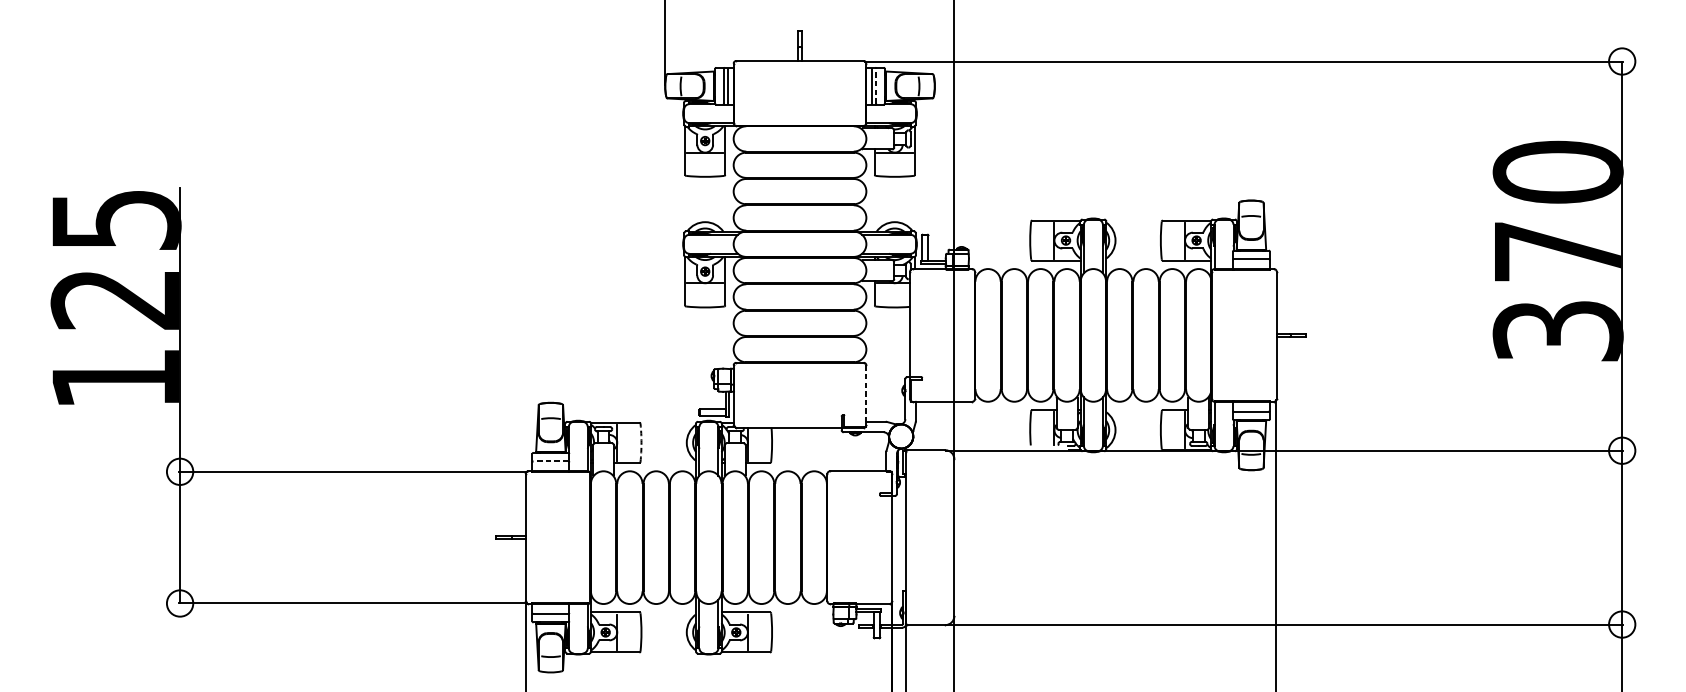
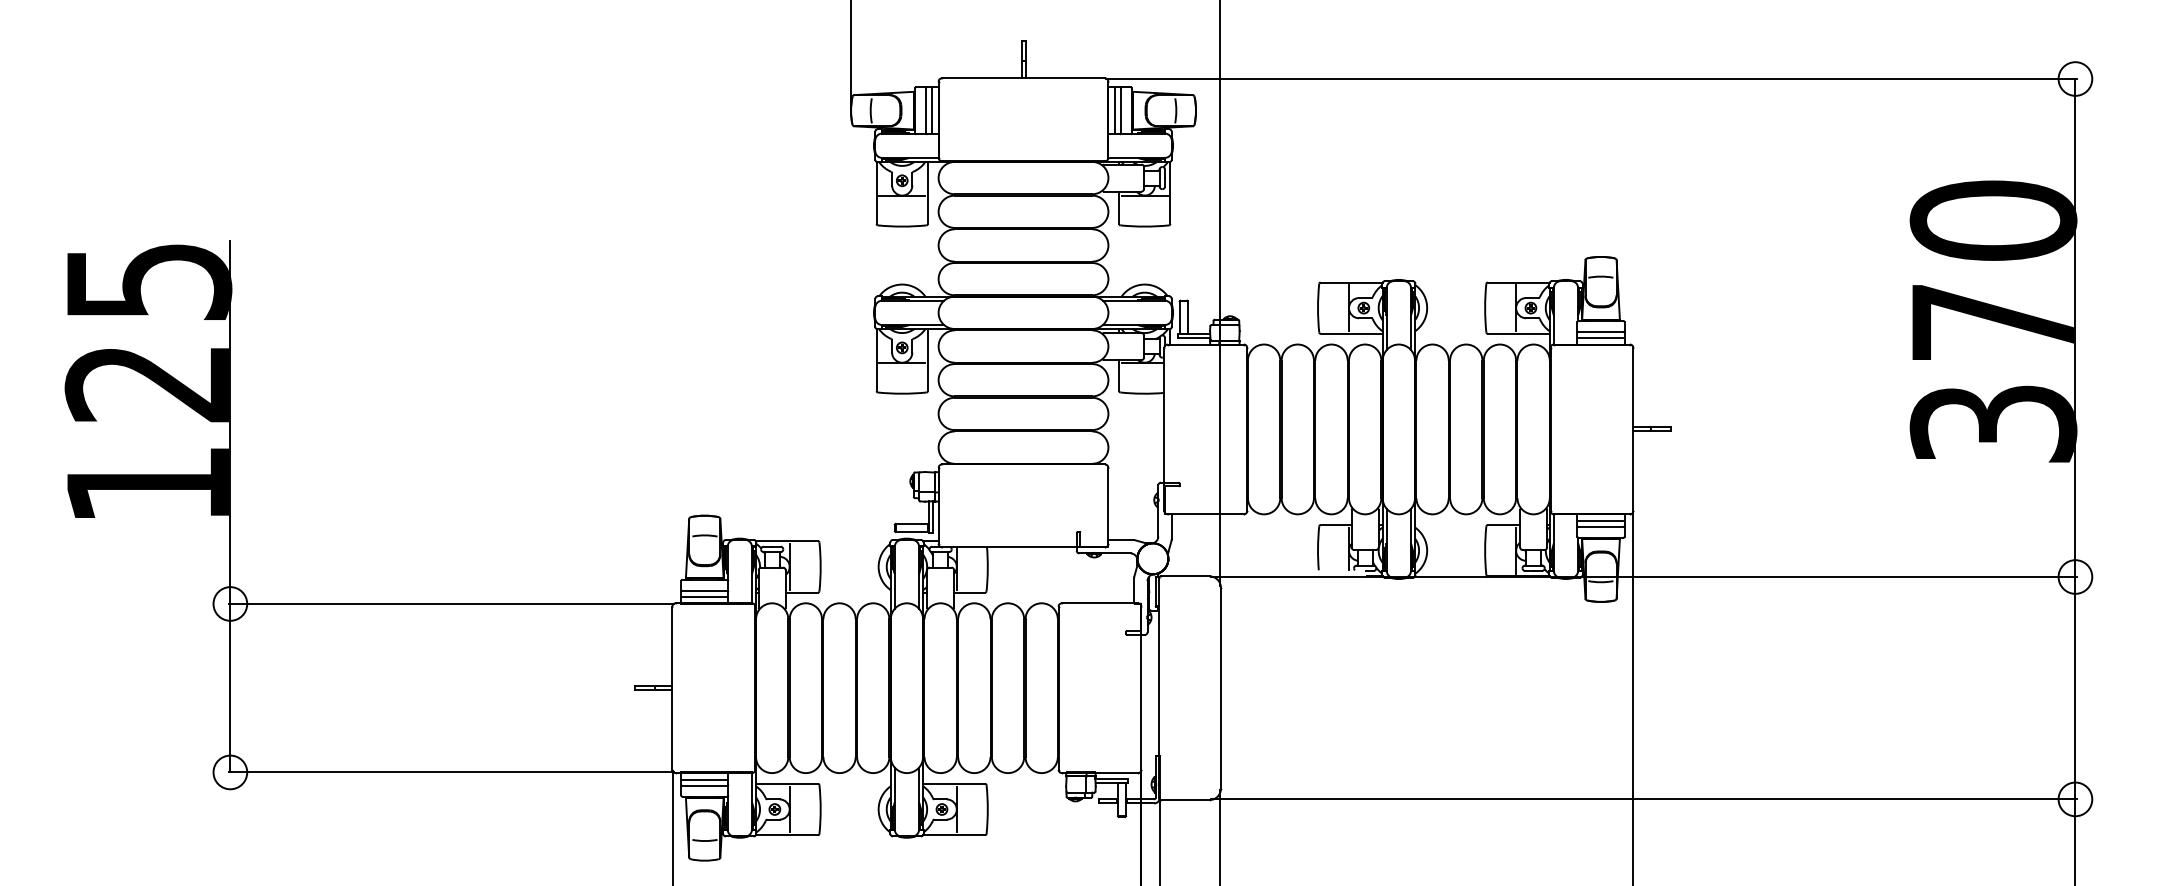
line: (876, 86) -> (1121, 110), dashed -> solid
line: (1250, 263) -> (1600, 337), added
line: (866, 395) -> (1108, 506), dashed -> solid
line: (1250, 407) -> (1600, 521), added
arc: (641, 442) -> (820, 566), dashed -> solid
line: (550, 461) -> (704, 590), dashed -> solid
line: (550, 465) -> (704, 596), added
line: (550, 609) -> (704, 779), added

